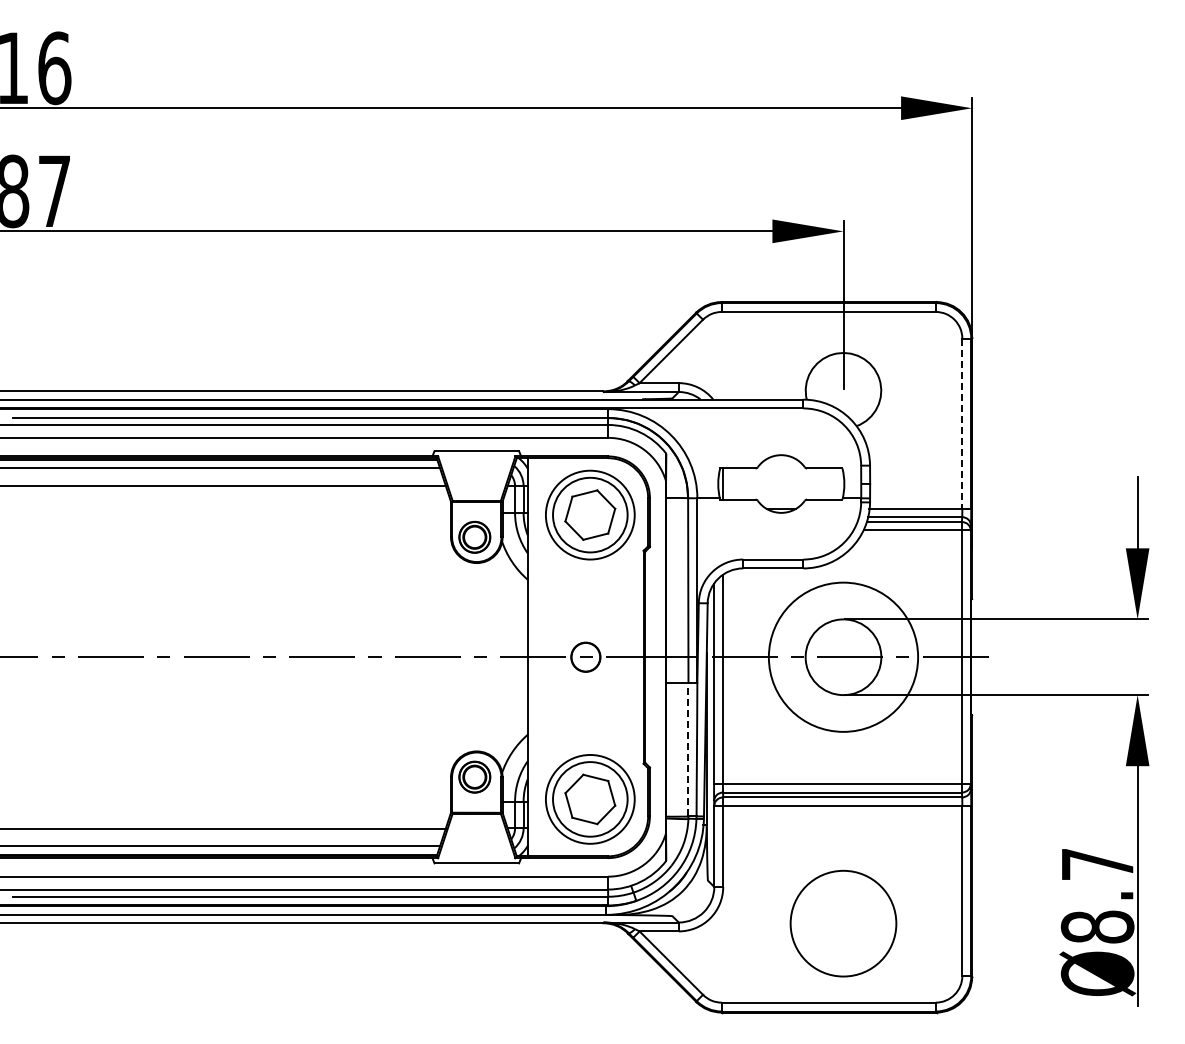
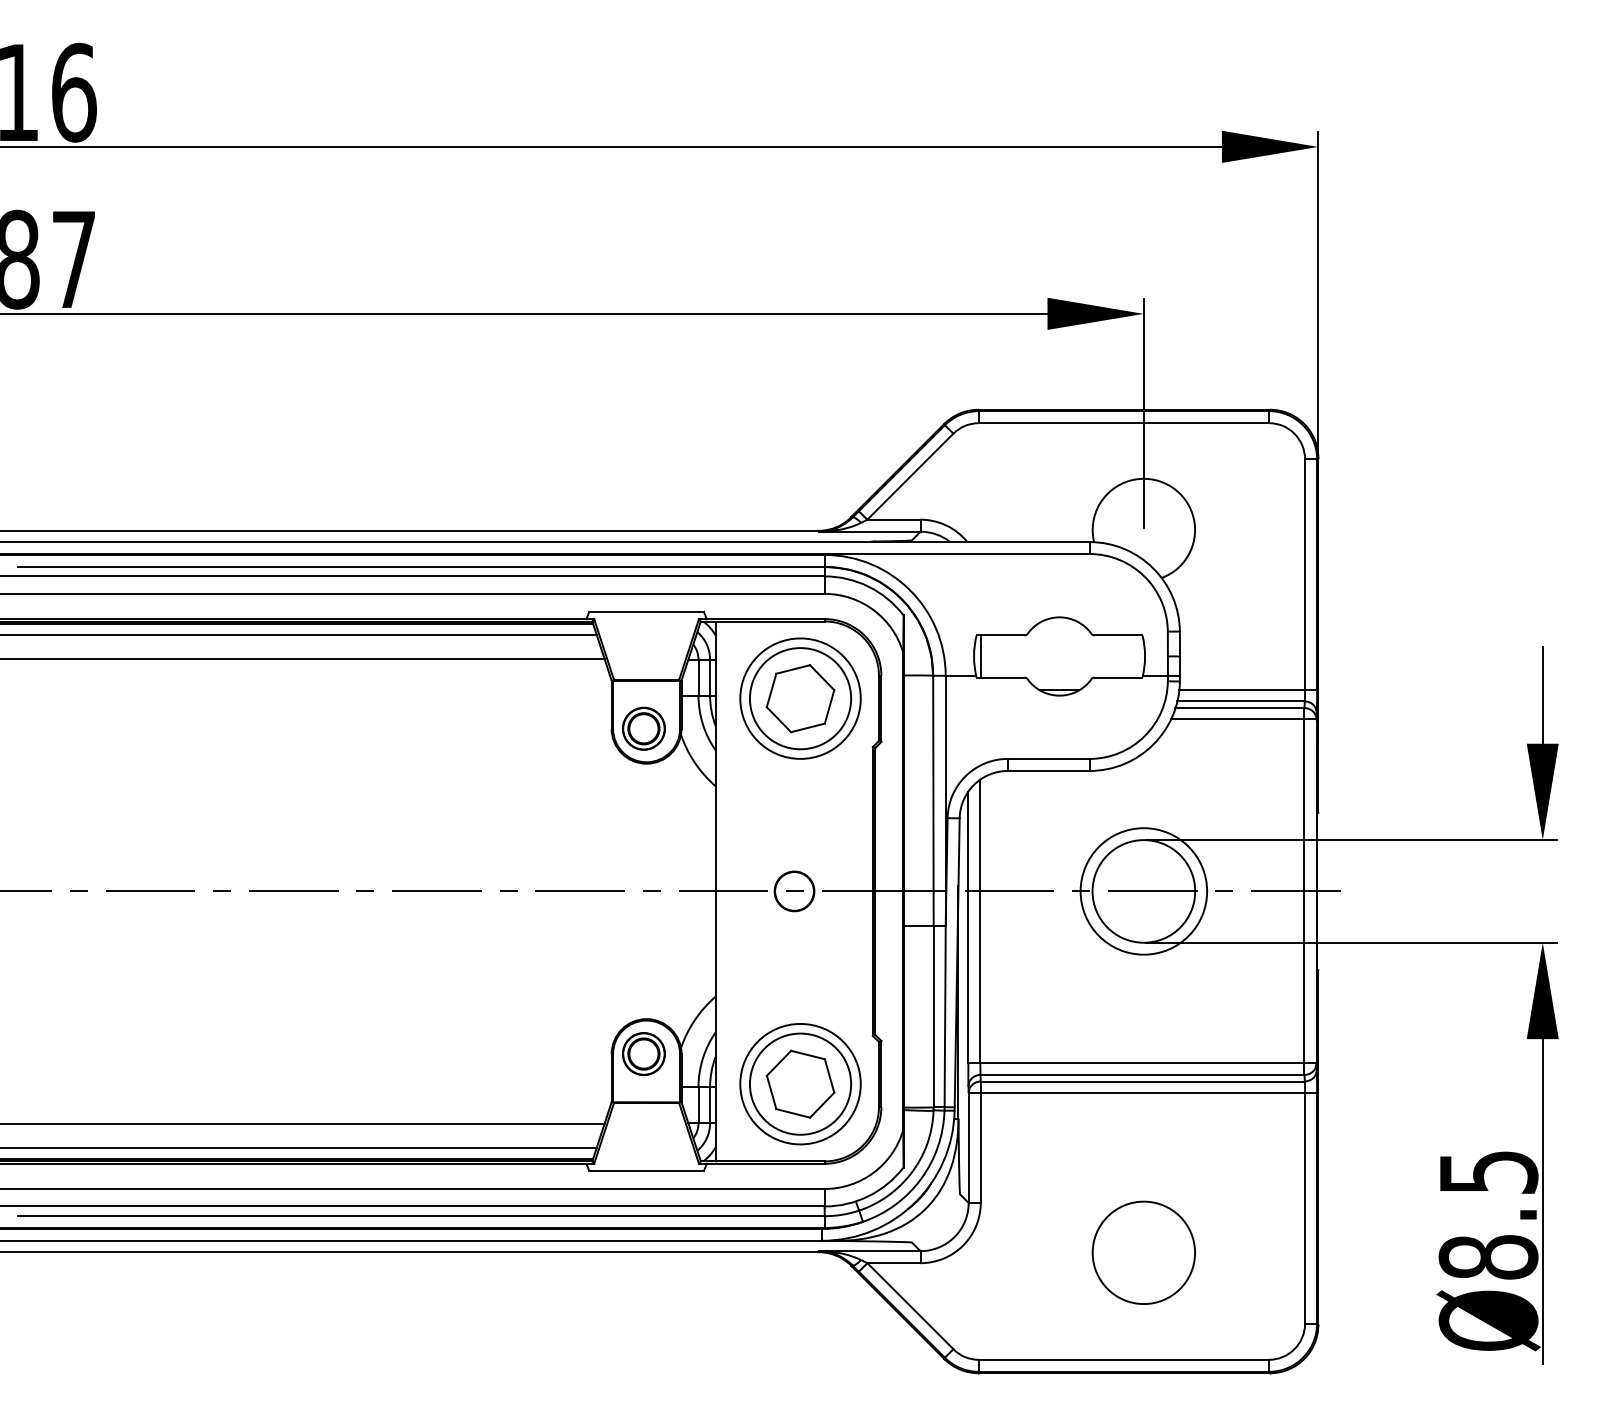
line: (962, 424) -> (1305, 575), dashed -> solid
circle: (843, 656) -> (1143, 890), size x0.62
line: (688, 749) -> (933, 1016), dashed -> solid
text: (1098, 864) -> (1489, 1172), Ø8.7 -> Ø8.5
circle: (843, 923) -> (1143, 1252), size x0.71

